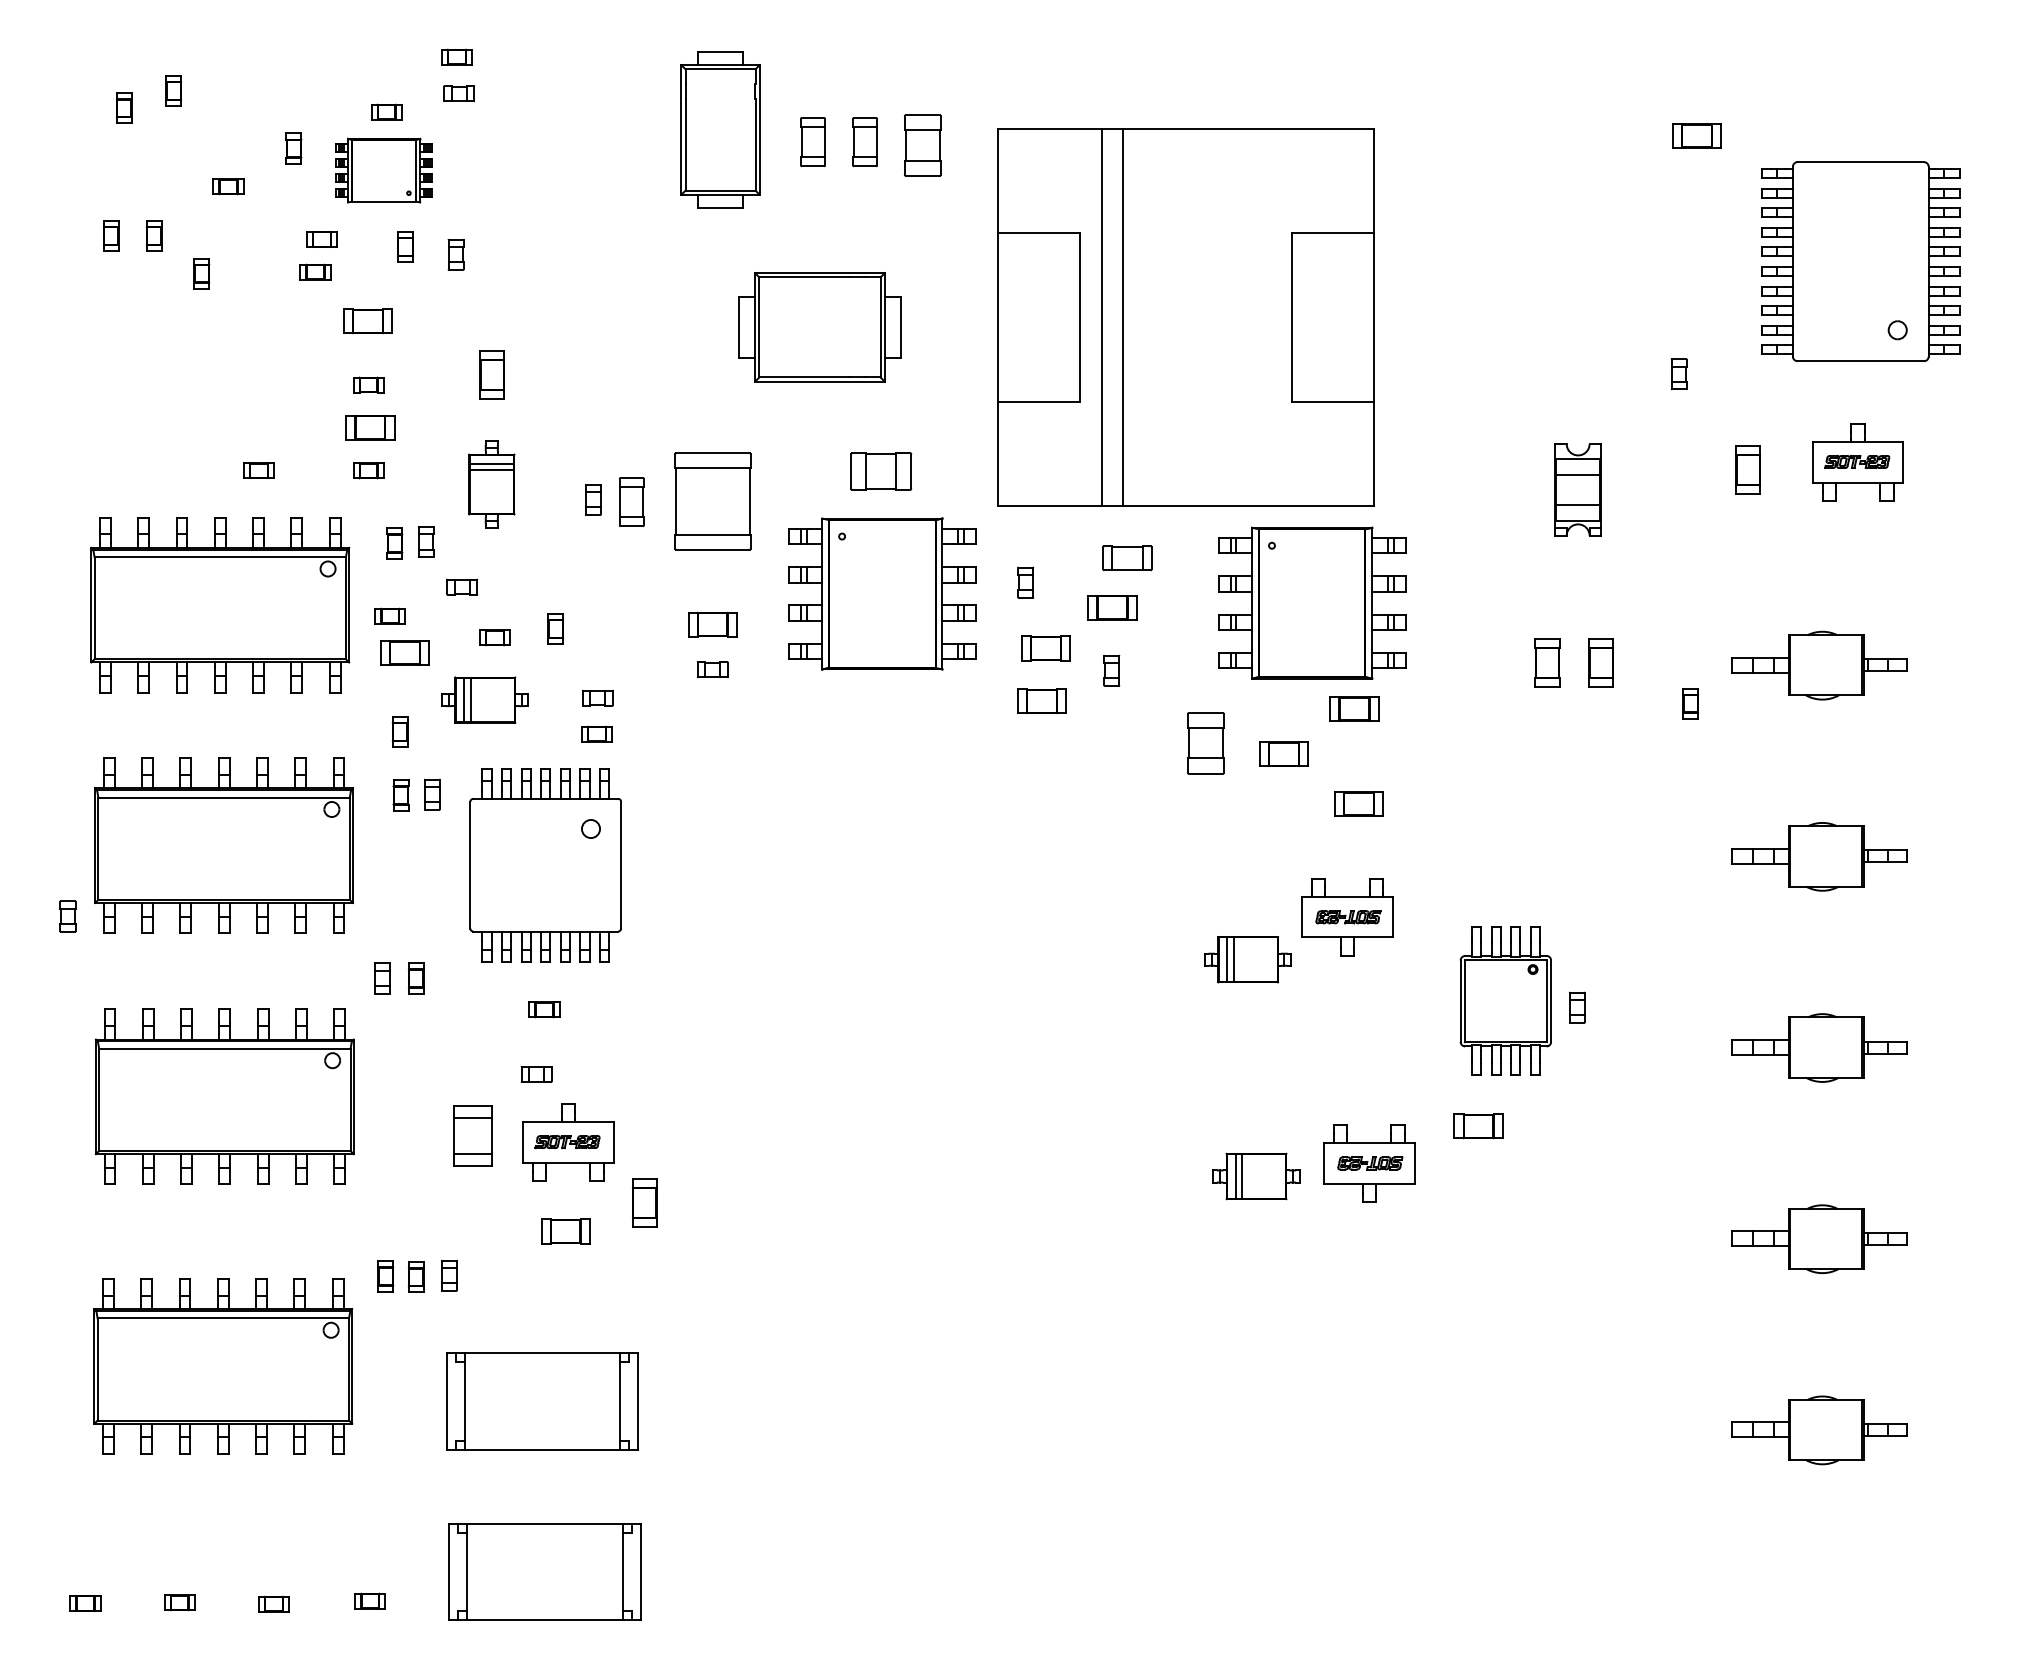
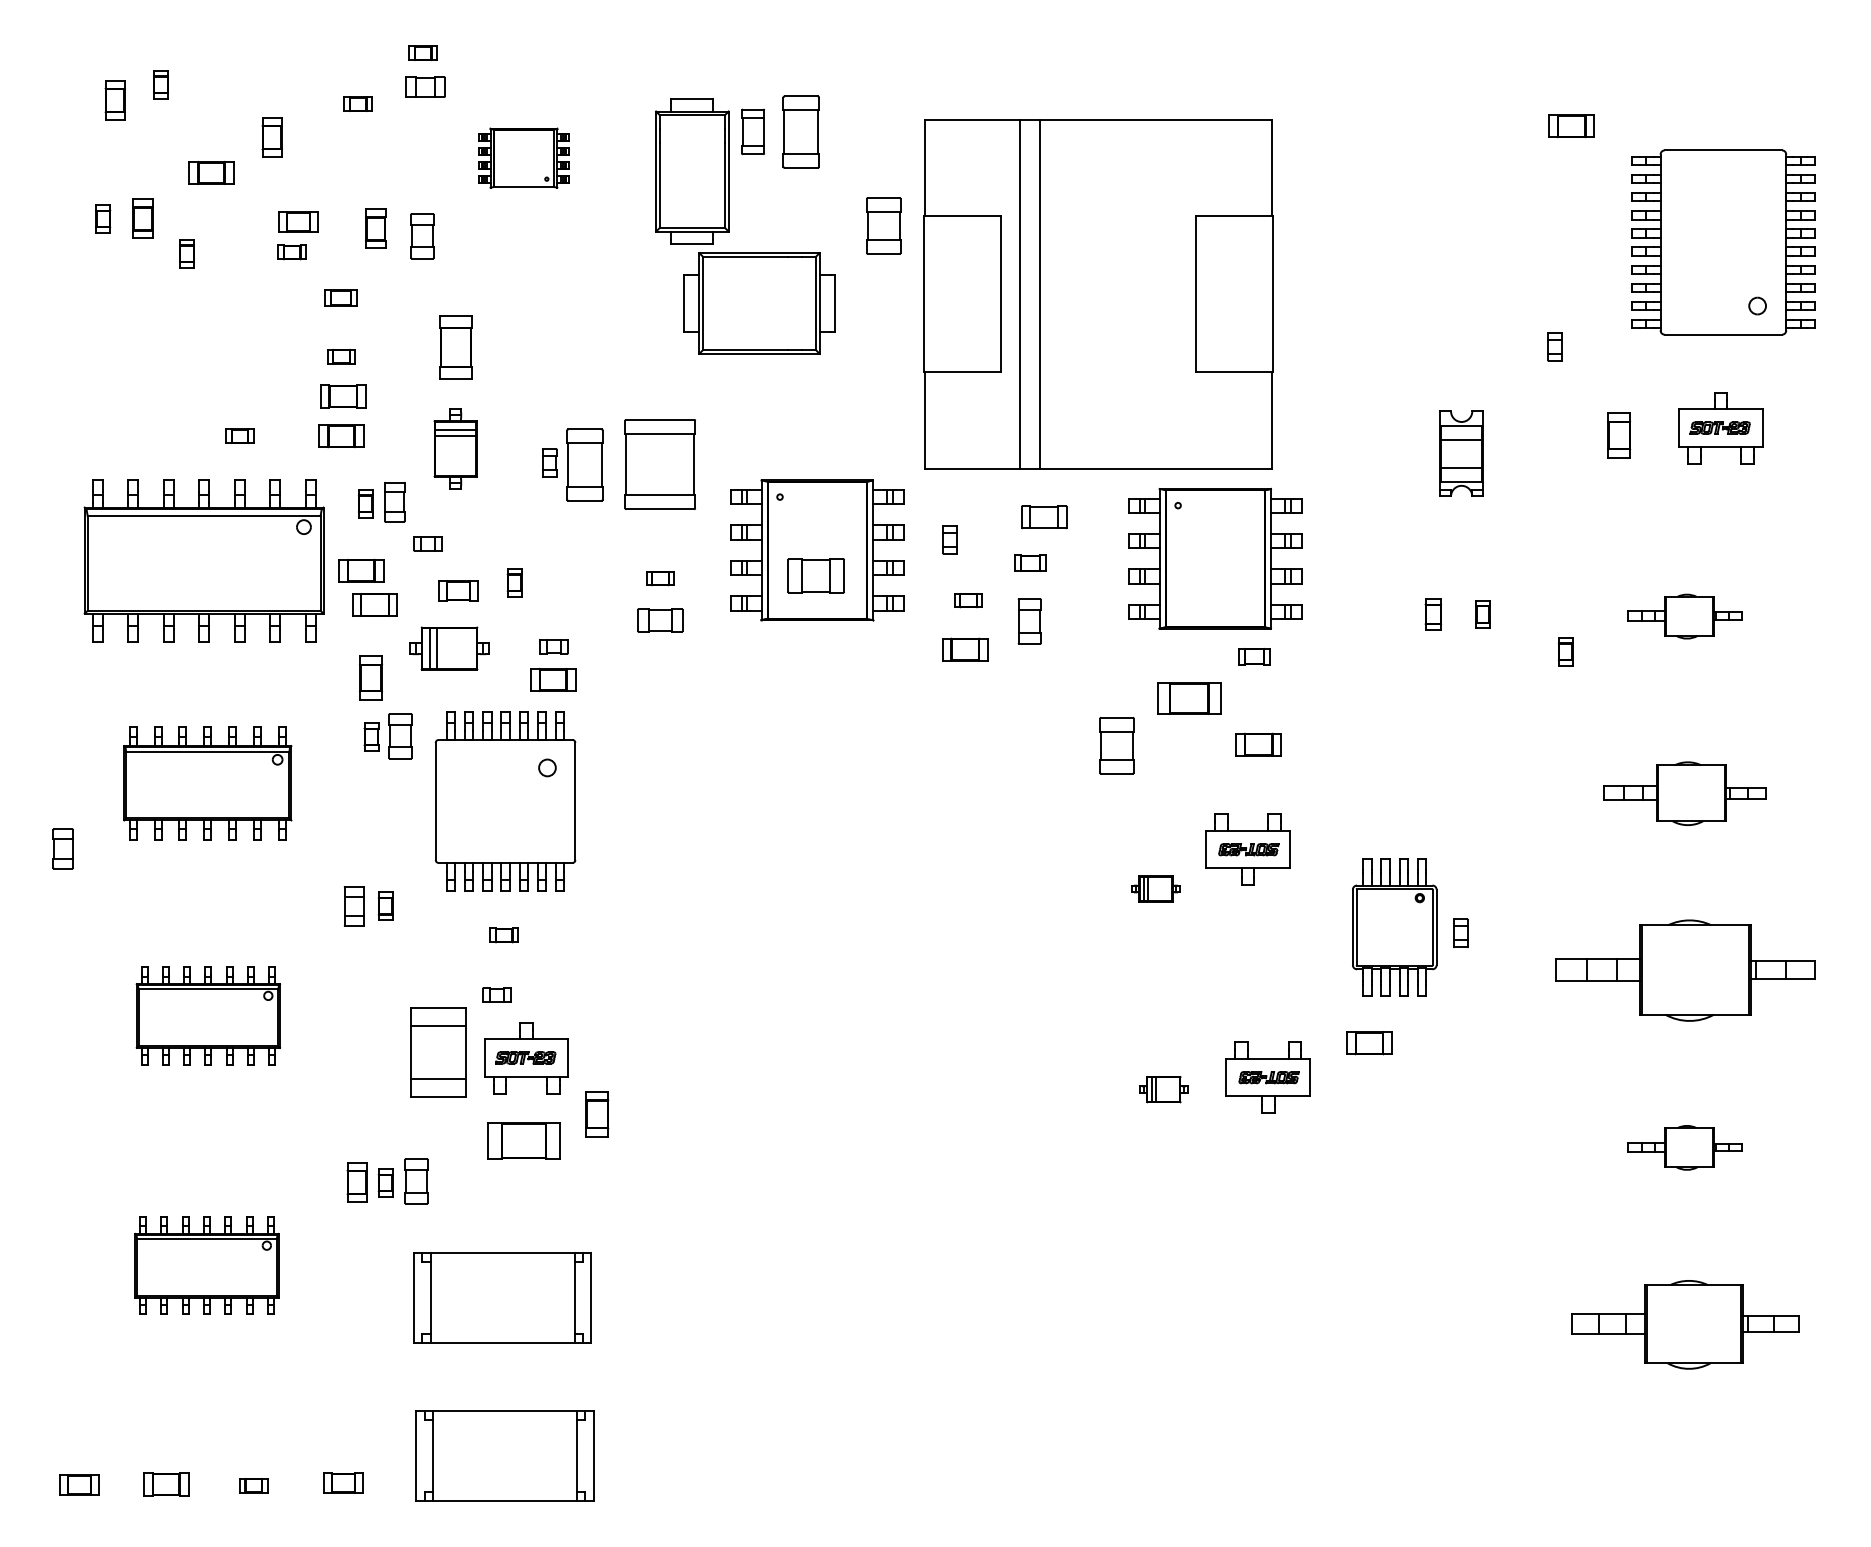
part: (459, 93) -> (425, 86), size x1.4
part: (124, 108) -> (115, 100), size x1.4
part: (720, 129) -> (692, 171), moved
part: (865, 141) -> (801, 131), size x1.6
part: (922, 145) -> (883, 225), moved
part: (294, 148) -> (272, 137), size x1.4
part: (383, 169) -> (523, 157), moved
part: (228, 187) -> (211, 173), size x1.6
part: (153, 235) -> (142, 218), size x1.4
part: (322, 238) -> (298, 221), size x1.4
part: (405, 246) -> (375, 228), size x1.4
part: (456, 254) -> (422, 235), size x1.6
part: (367, 321) -> (340, 297), size x0.7
part: (491, 375) -> (455, 347), size x1.4
part: (368, 471) -> (341, 436), size x1.6
part: (880, 471) -> (815, 575), moved
part: (632, 502) -> (585, 465), size x1.6
part: (425, 541) -> (394, 501), size x1.4
part: (1112, 608) -> (1030, 563), size x0.7
part: (390, 615) -> (361, 570), size x1.6
part: (713, 624) -> (660, 578), size x0.6
part: (494, 637) -> (458, 590), size x1.4
part: (1045, 648) -> (968, 600), size x0.6
part: (1547, 663) -> (1433, 614), size x0.7
part: (1600, 663) -> (1482, 614), size x0.6
part: (1818, 665) -> (1684, 616), size x0.7
part: (711, 669) -> (659, 620), size x1.6
part: (1111, 669) -> (1029, 620), size x1.6
part: (1354, 708) -> (1254, 656), size x0.7
part: (399, 731) -> (370, 677), size x1.6
part: (596, 734) -> (552, 680), size x1.6
part: (1205, 743) -> (1116, 745), moved
part: (1284, 754) -> (1189, 698), size x1.4
part: (432, 793) -> (400, 735), size x1.6
part: (223, 844) -> (207, 782), size x0.7
part: (67, 915) -> (62, 848), size x1.4
part: (1247, 959) -> (1155, 888), size x0.6
part: (382, 978) -> (354, 906), size x1.4
part: (1818, 1047) -> (1684, 970), size x1.6
part: (224, 1096) -> (208, 1015), size x0.6
part: (473, 1136) -> (438, 1052), size x1.6
part: (1256, 1176) -> (1163, 1089), size x0.6
part: (565, 1231) -> (523, 1140), size x1.6
part: (1818, 1238) -> (1684, 1147), size x0.7
part: (385, 1275) -> (357, 1181), size x1.4
part: (448, 1275) -> (415, 1181), size x1.6
part: (222, 1366) -> (206, 1265), size x0.6
part: (1818, 1429) -> (1684, 1324), size x1.4
part: (369, 1600) -> (342, 1482), size x1.4
part: (179, 1602) -> (166, 1484), size x1.6
part: (84, 1603) -> (78, 1485), size x1.4

